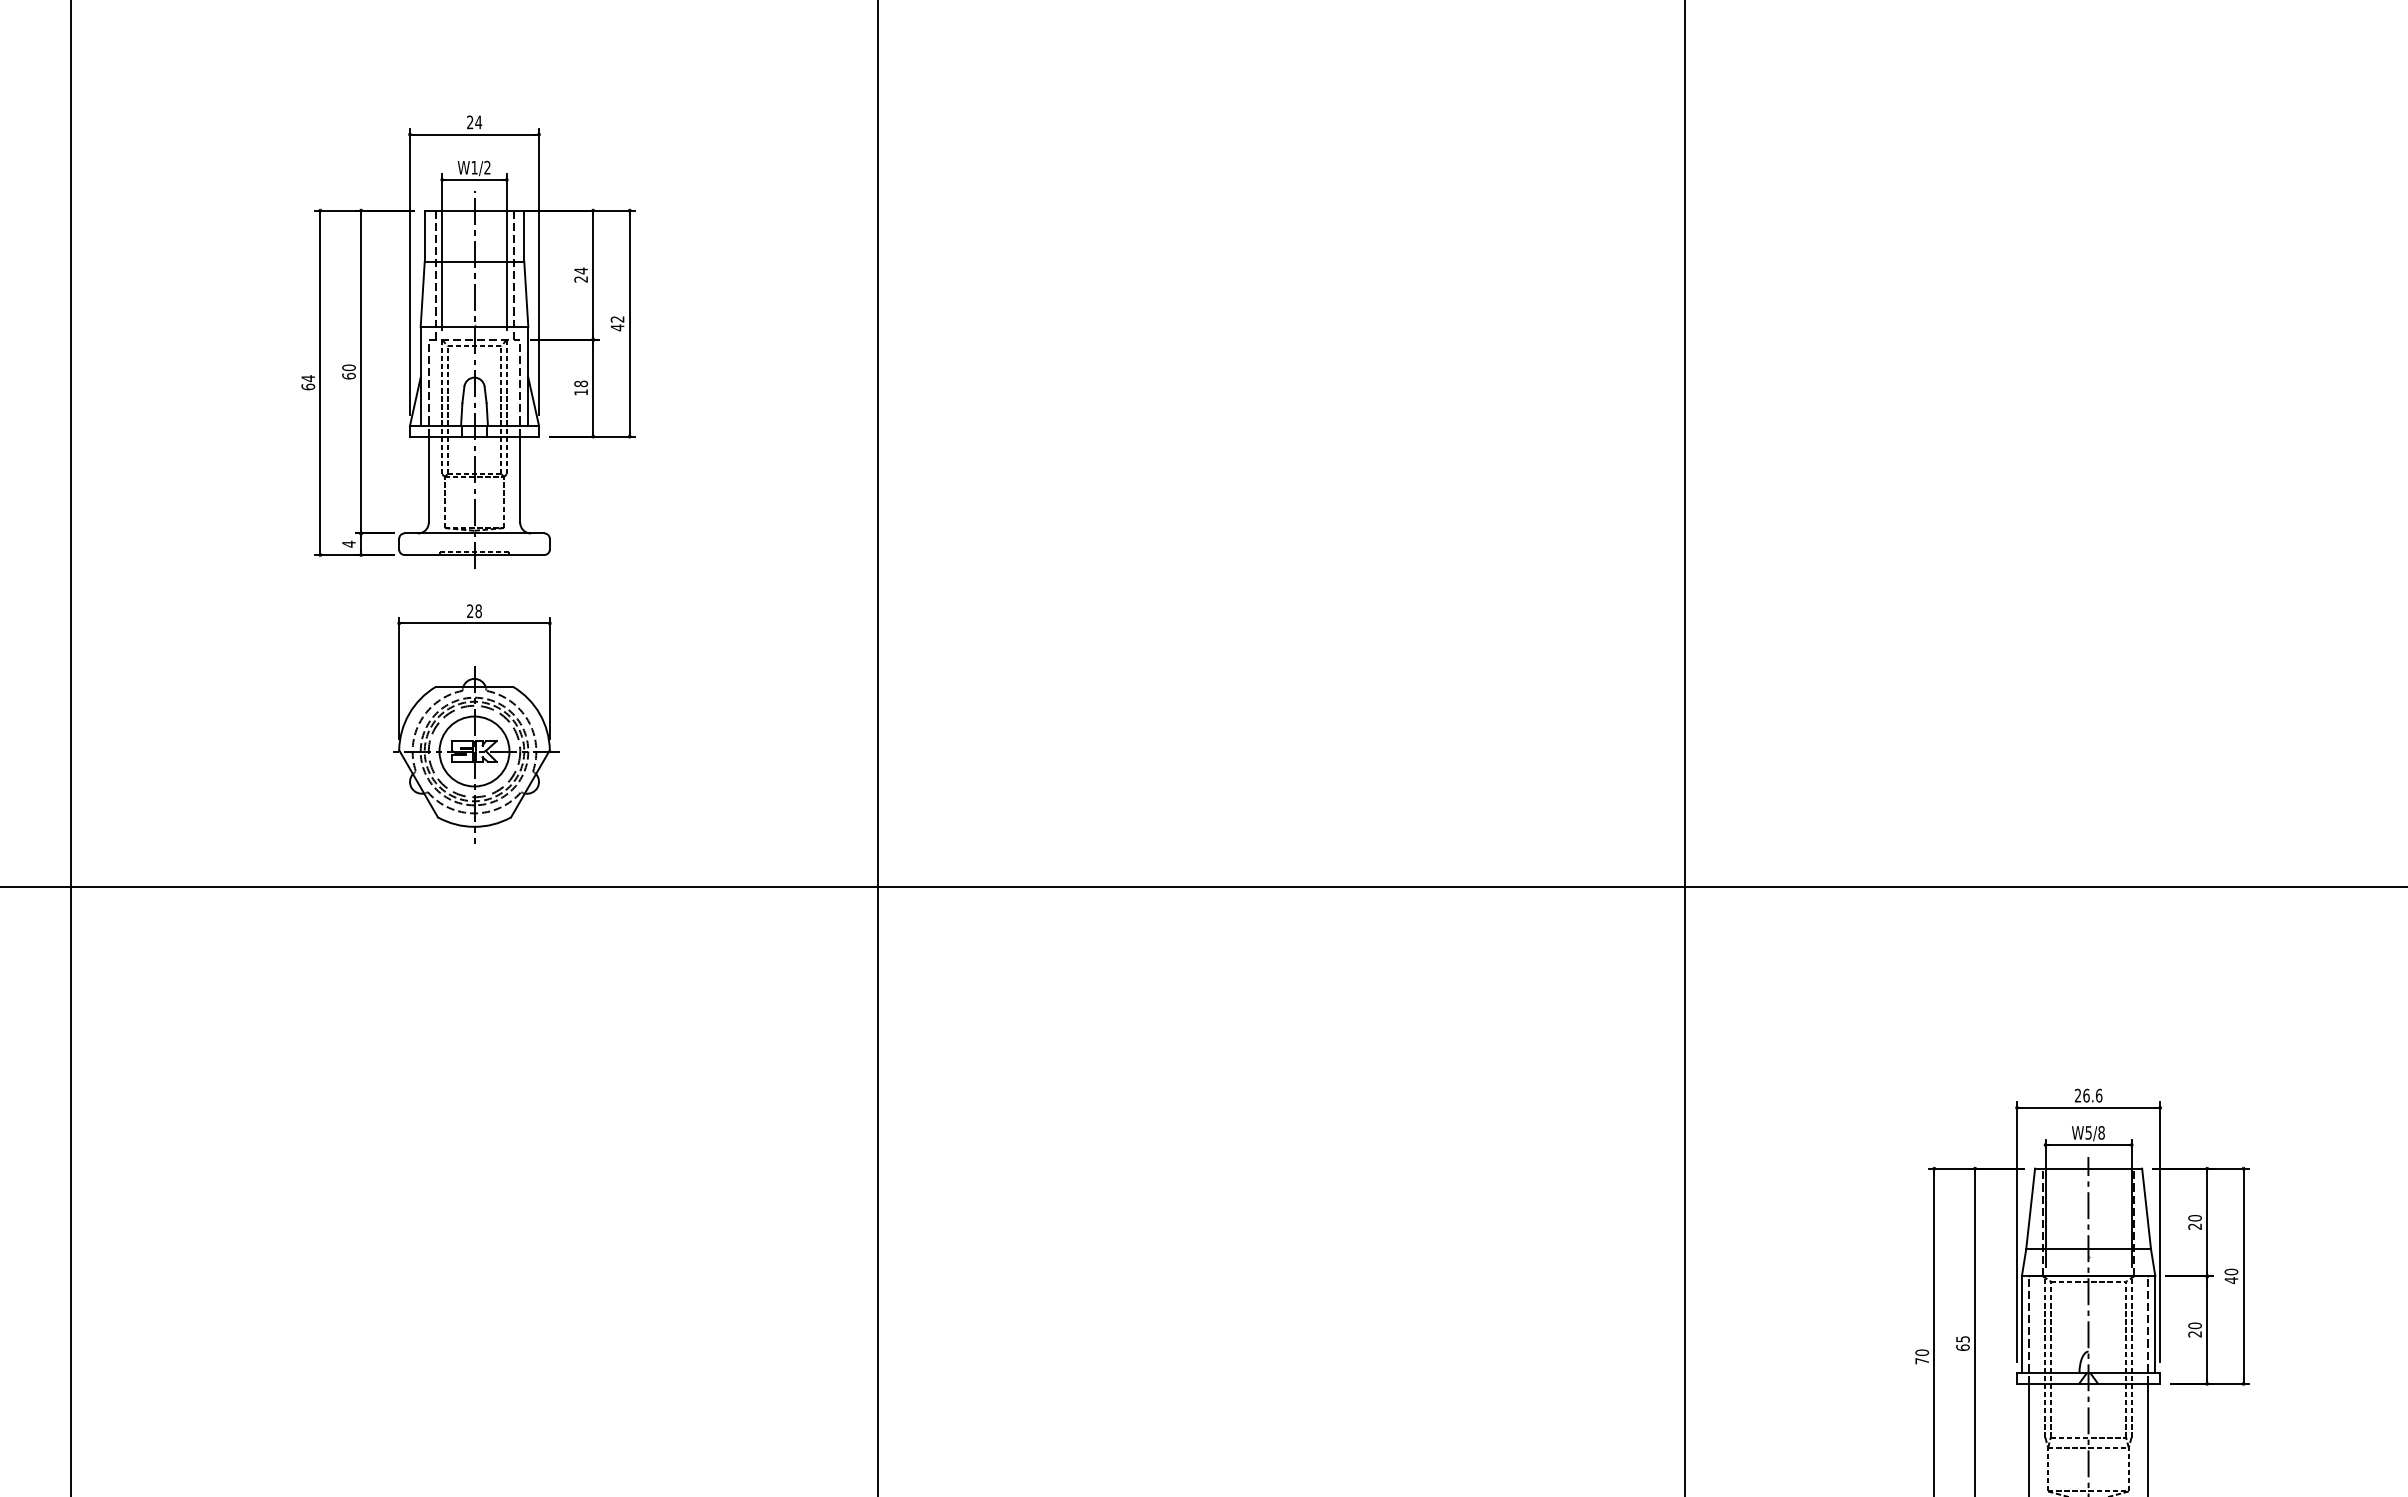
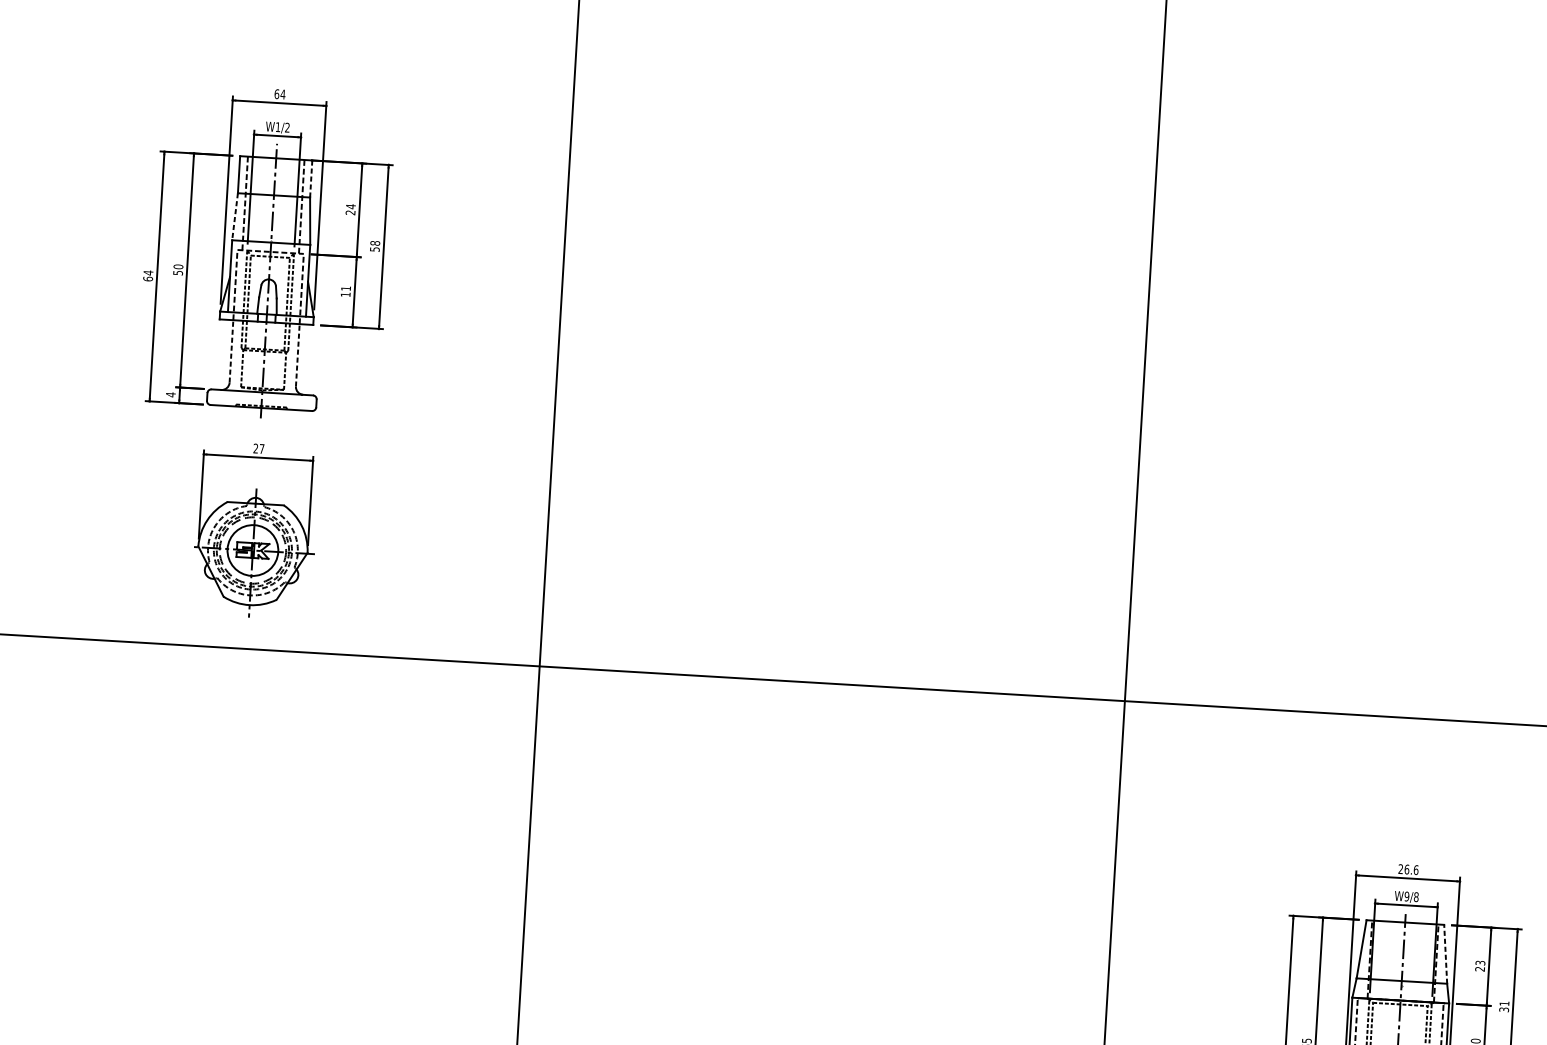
text: (470, 122) -> (277, 94), 24 -> 64
line: (524, 236) -> (311, 179), solid -> dashed
line: (422, 294) -> (234, 216), solid -> dashed
text: (617, 323) -> (375, 246), 42 -> 58
text: (348, 375) -> (177, 272), 60 -> 50
text: (580, 383) -> (345, 288), 18 -> 11
line: (428, 479) -> (231, 351), solid -> dashed
line: (520, 479) -> (297, 355), solid -> dashed
text: (478, 611) -> (261, 449), 28 -> 27
text: (2088, 1132) -> (1406, 896), W5/8 -> W9/8
line: (2146, 1209) -> (1445, 954), solid -> dashed
text: (2194, 1218) -> (1480, 963), 20 -> 23
text: (2231, 1275) -> (1504, 1006), 40 -> 31

